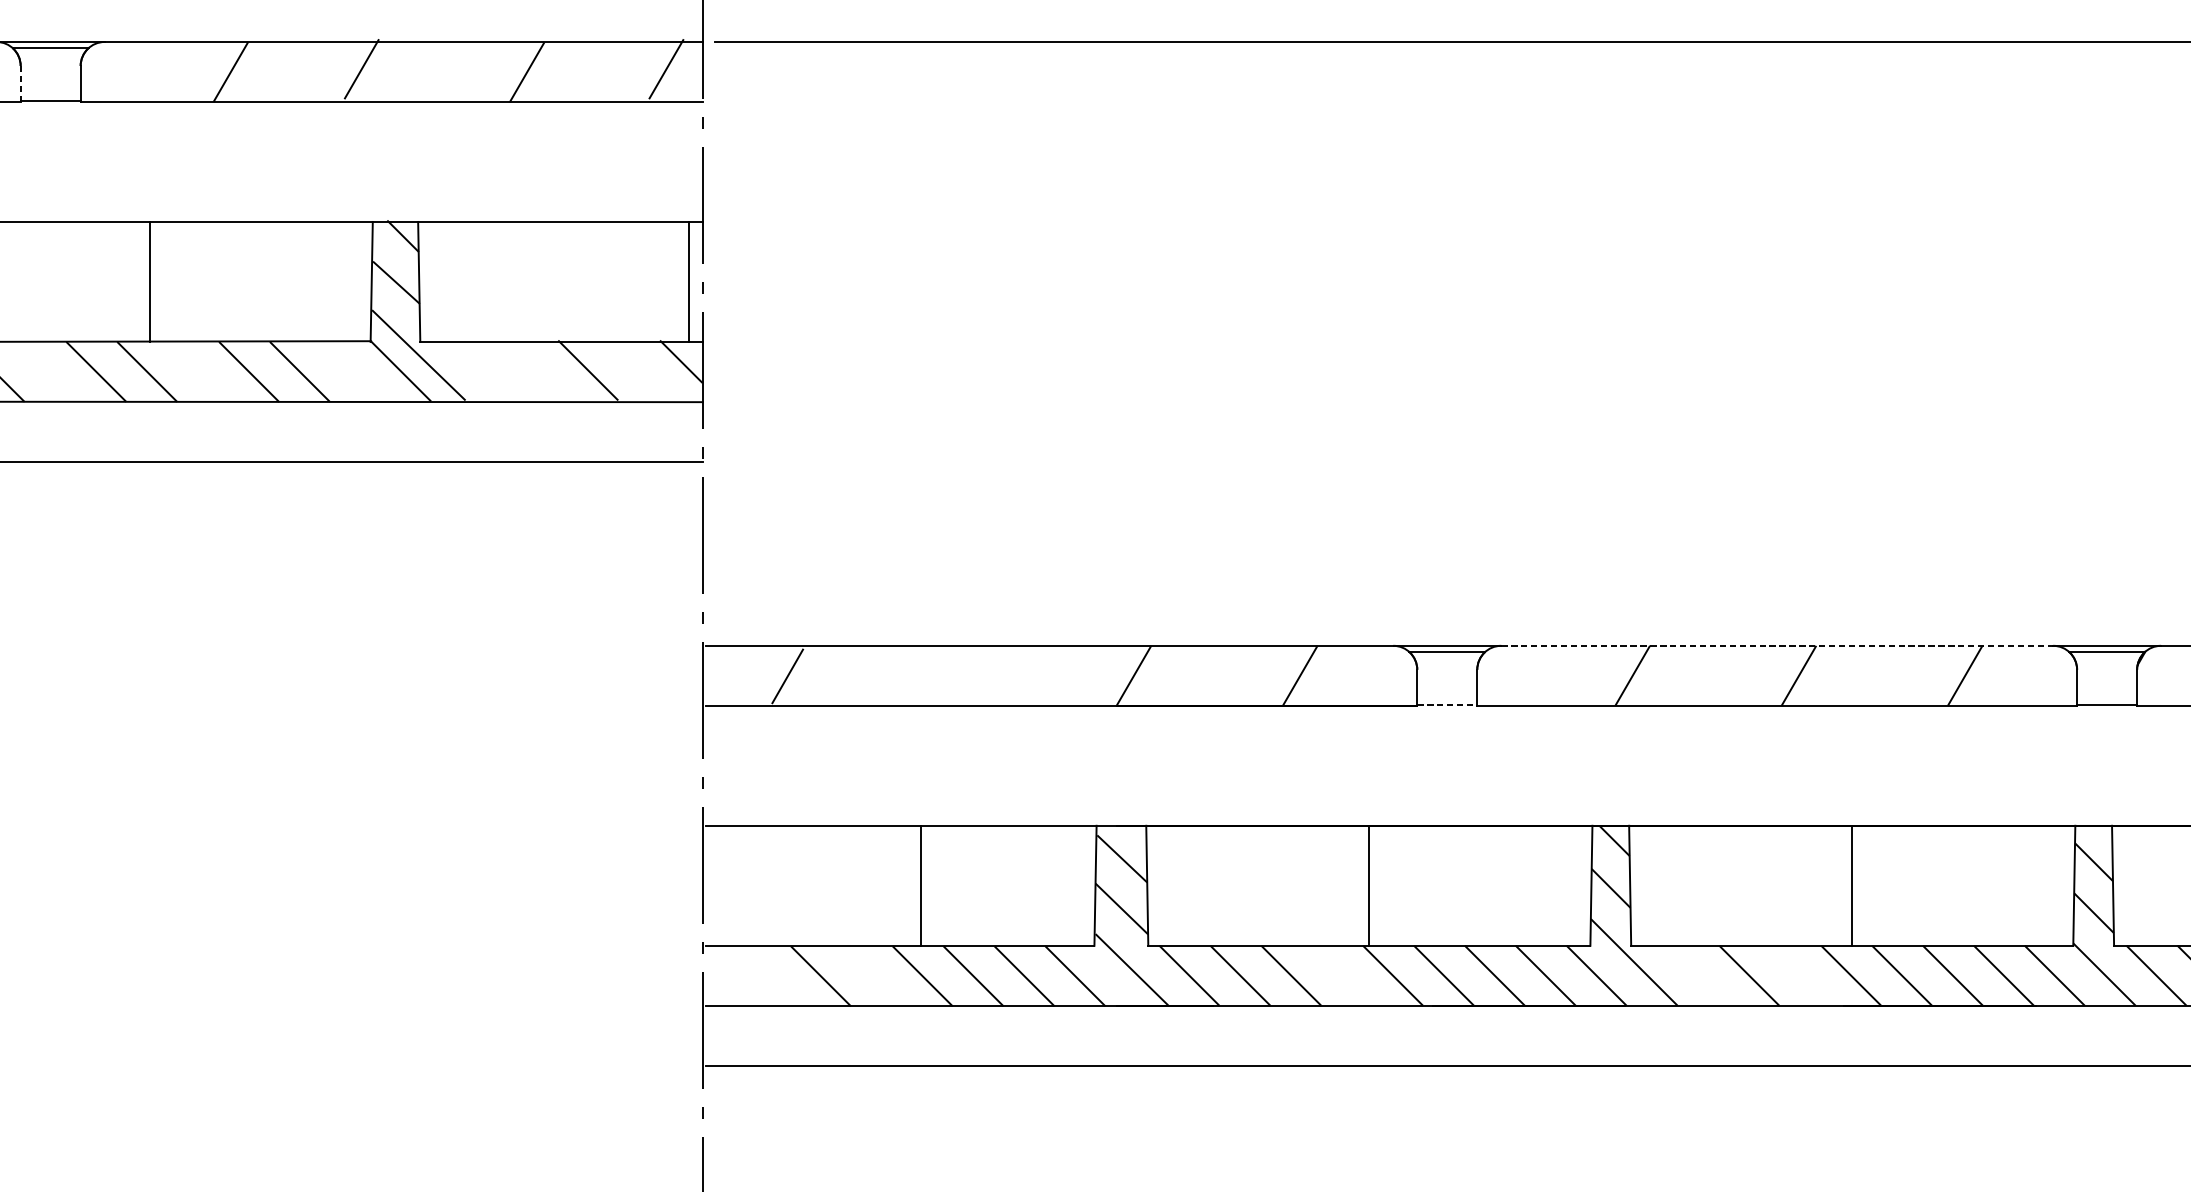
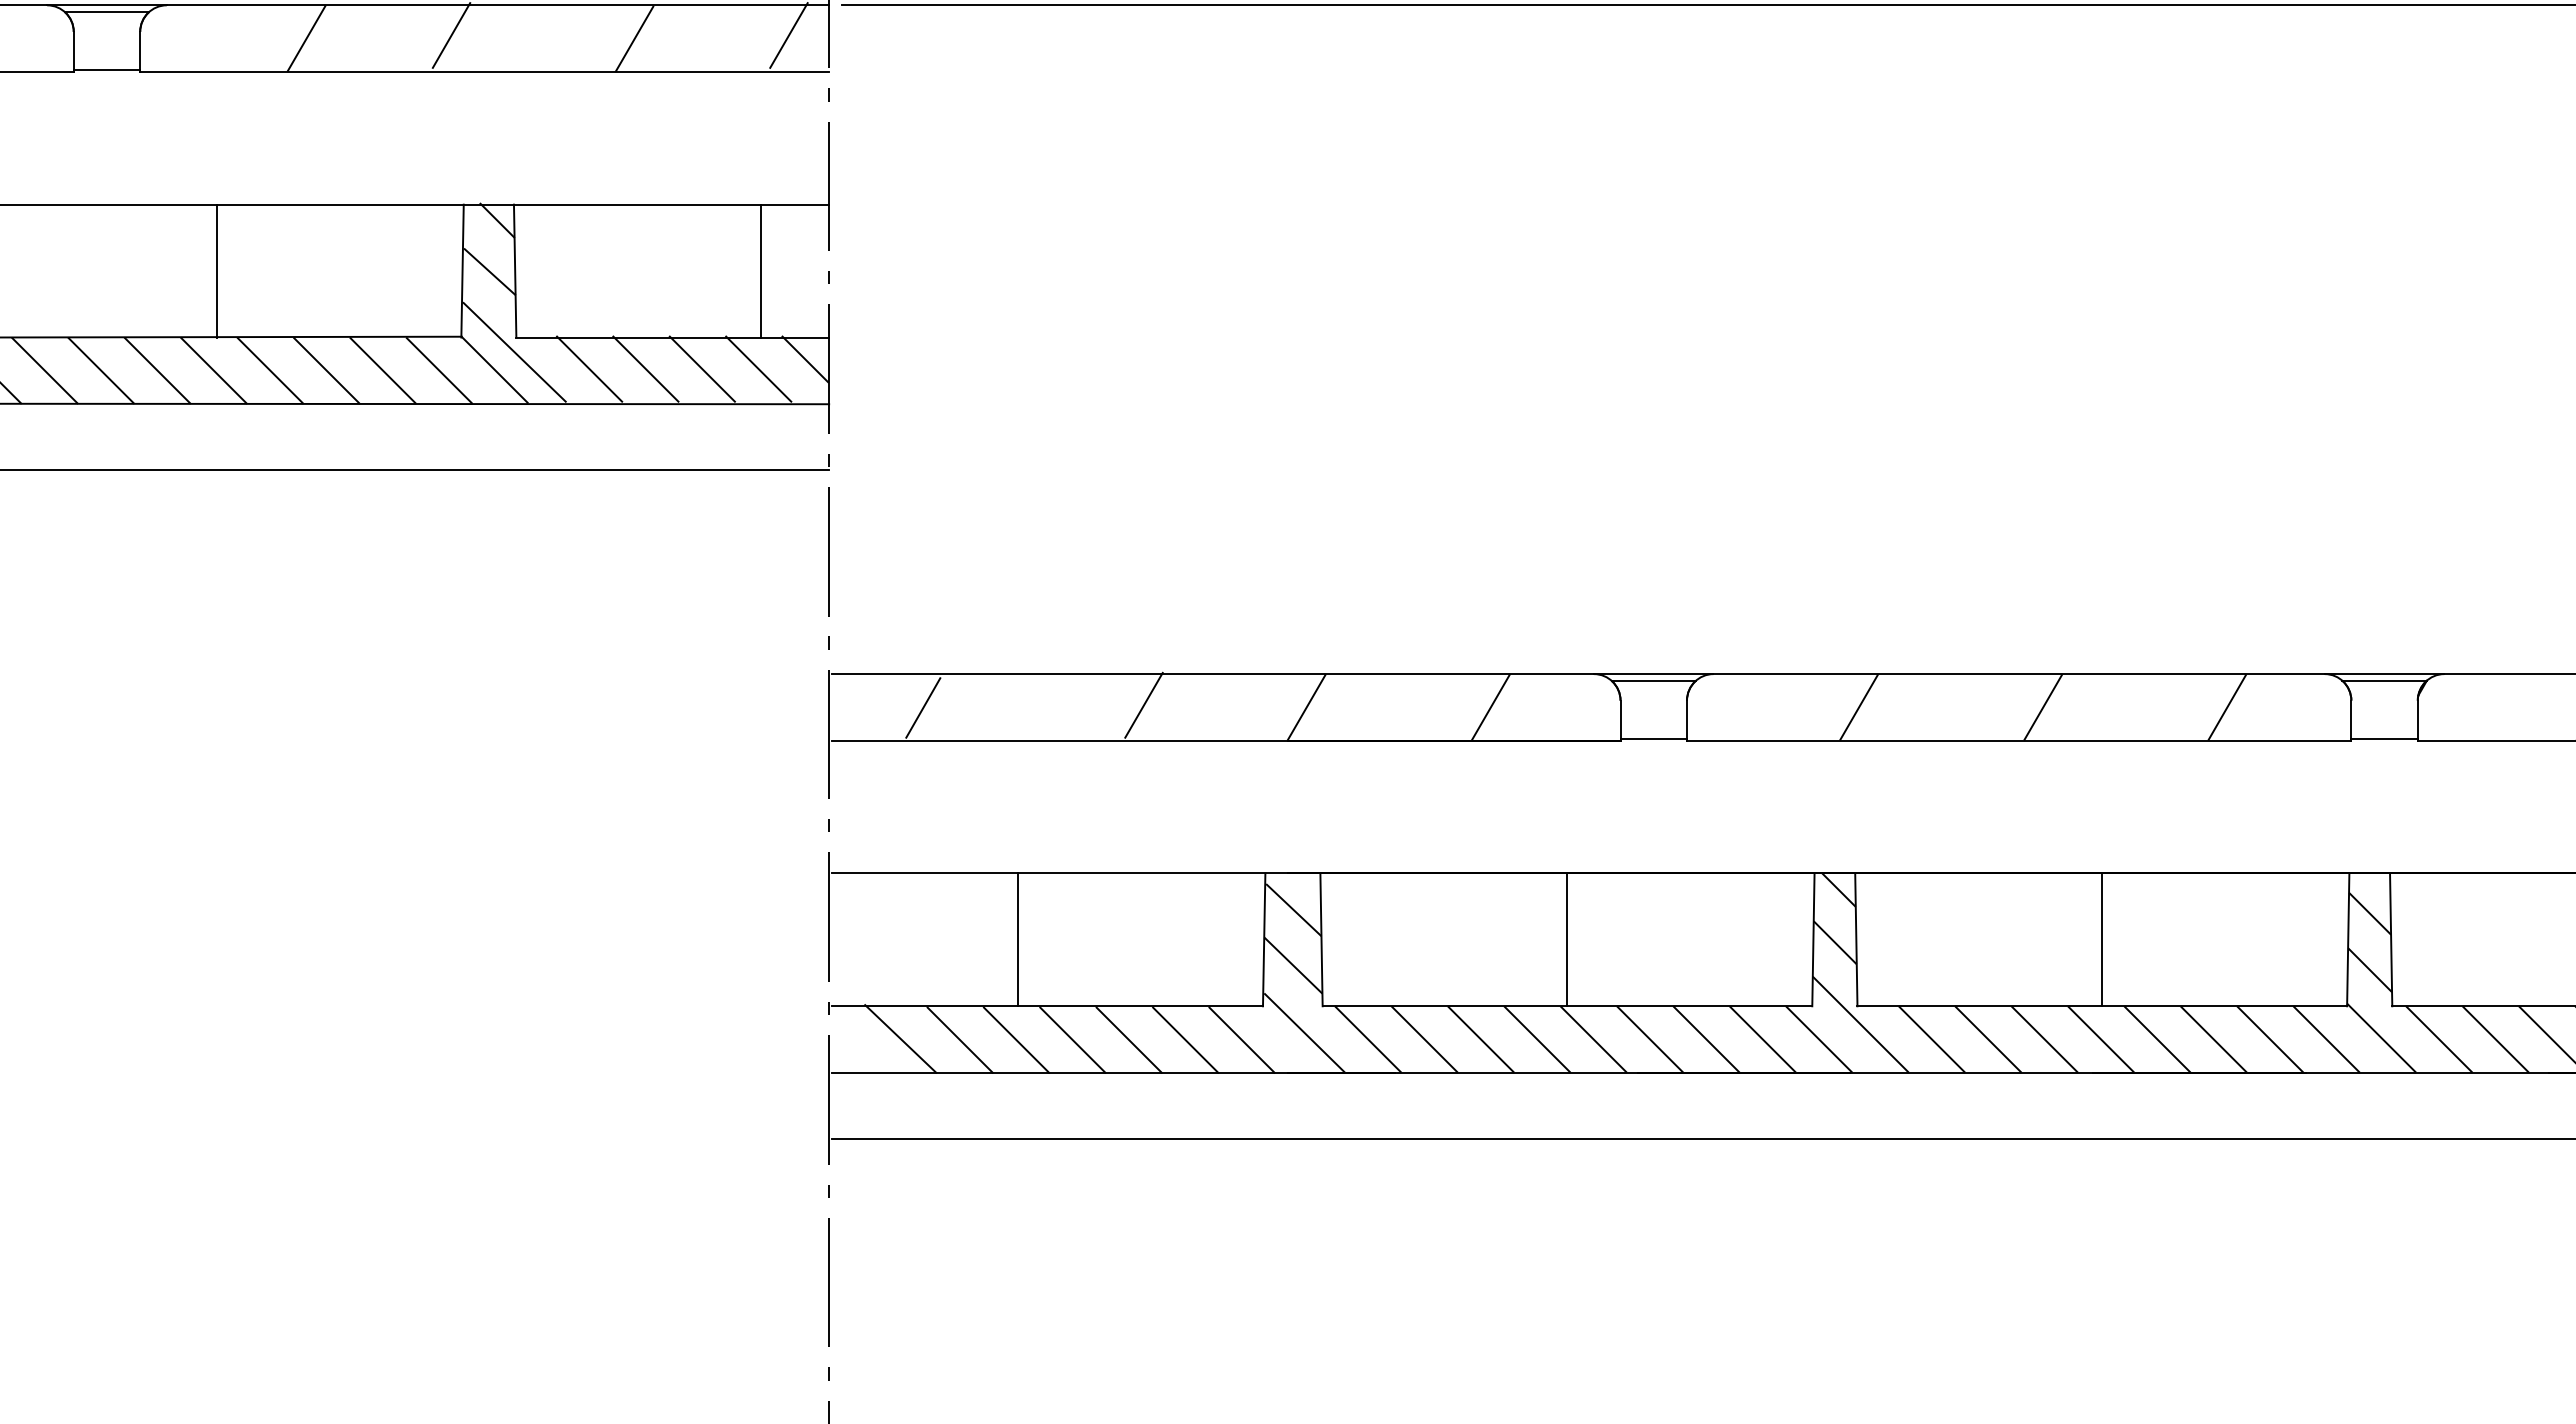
line: (20, 83) -> (73, 51), dashed -> solid
line: (689, 281) -> (761, 270), moved
line: (486, 369) -> (589, 368), added
line: (536, 369) -> (645, 368), added
line: (638, 369) -> (758, 368), added
line: (45, 371) -> (101, 370), added
line: (198, 371) -> (270, 370), added
line: (350, 371) -> (439, 370), added
line: (1777, 646) -> (2019, 674), dashed -> solid
line: (986, 674) -> (1143, 705), added
line: (1447, 704) -> (1654, 739), dashed -> solid
line: (921, 885) -> (1018, 939), moved
line: (767, 974) -> (900, 1038), added
line: (871, 975) -> (1016, 1039), added
line: (1342, 975) -> (1537, 1039), added
line: (1698, 975) -> (1931, 1039), added
line: (1800, 975) -> (2044, 1039), added

